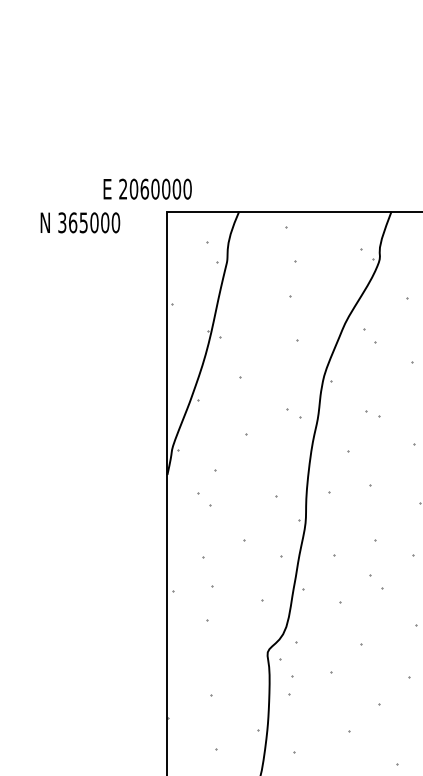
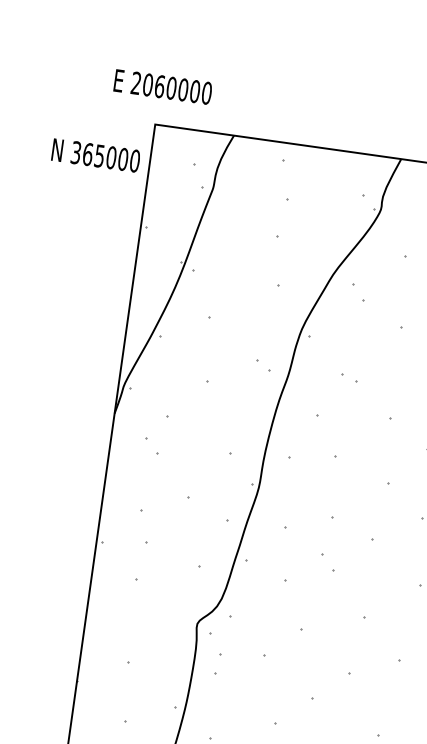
text: (147, 188) -> (162, 86), moved
text: (80, 222) -> (96, 155), moved

